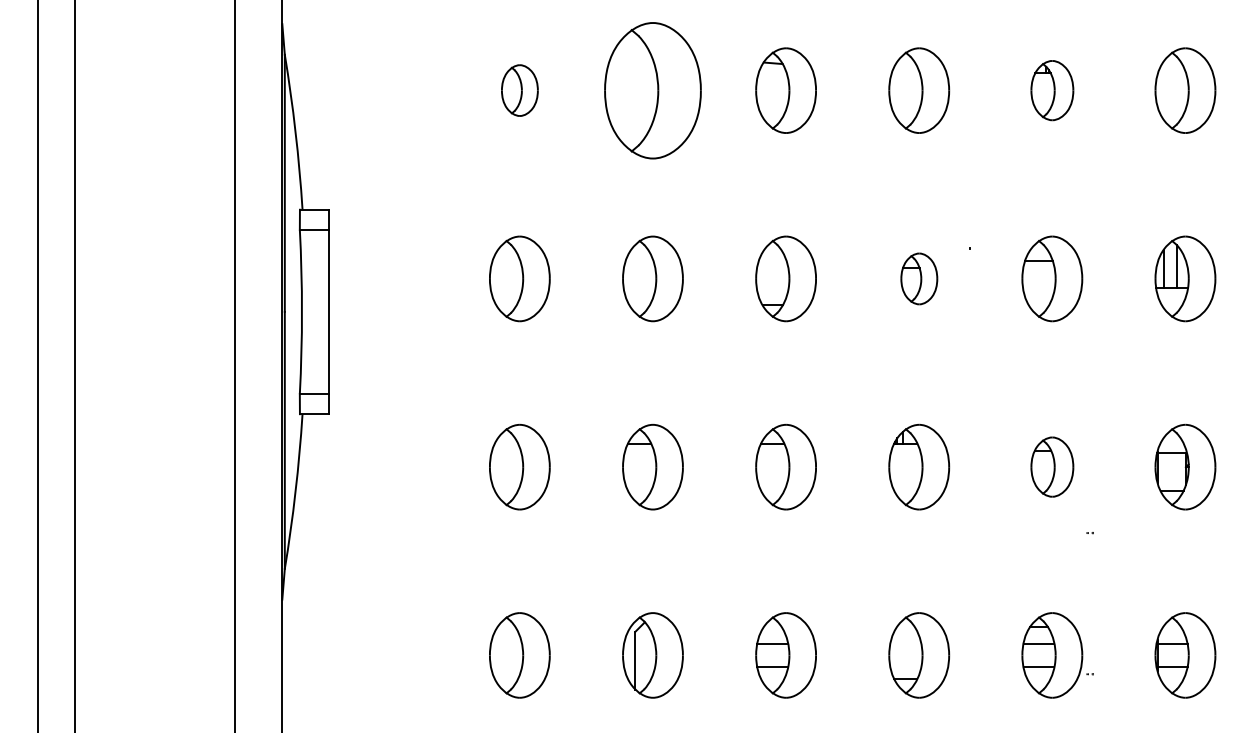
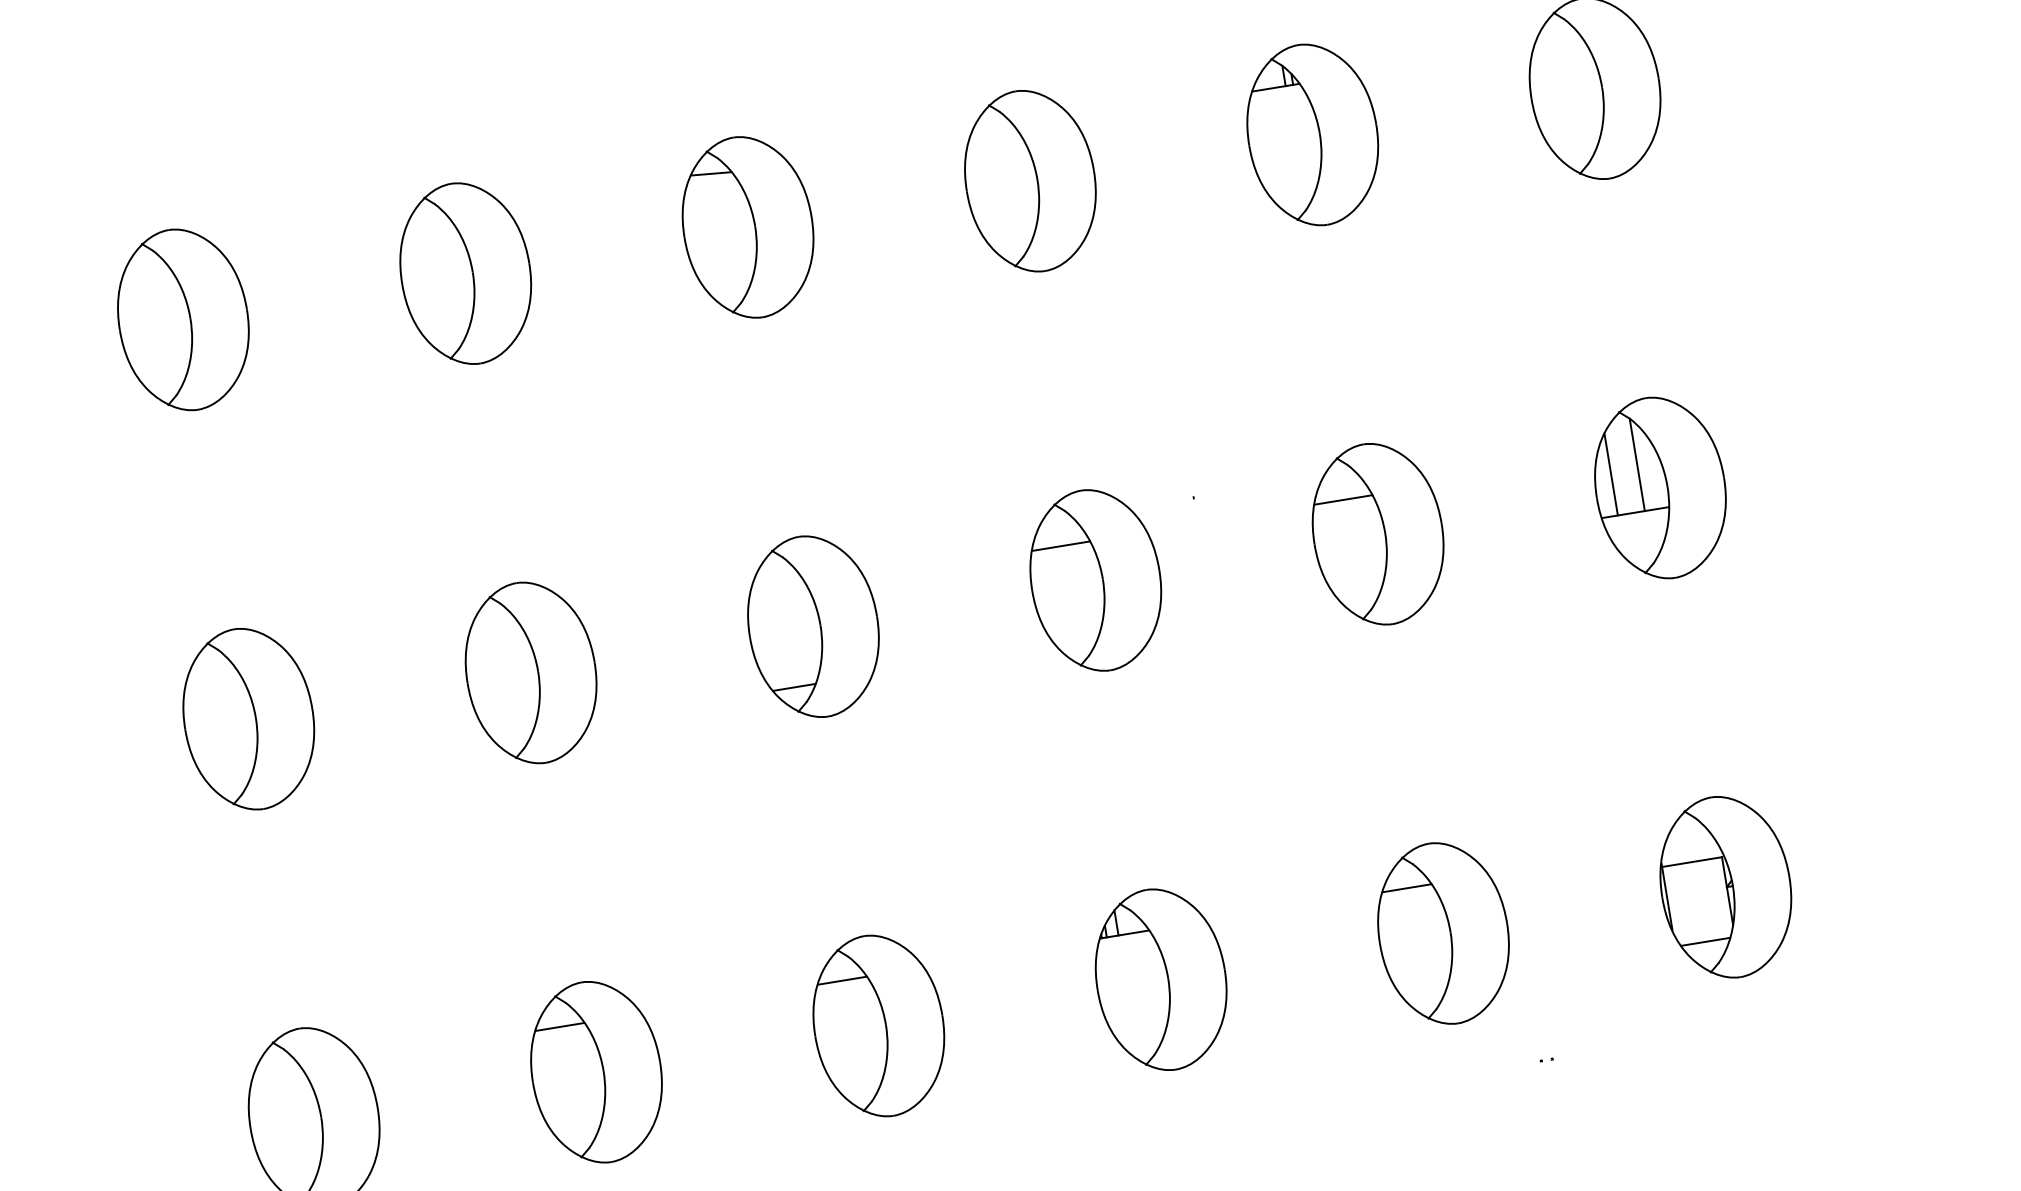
part: (519, 90) -> (182, 319), size x1.67
part: (652, 90) -> (464, 273), size x0.62
part: (1052, 90) -> (1313, 134), size x1.43
part: (919, 278) -> (1096, 579), size x1.67
part: (1052, 466) -> (1443, 932), size x1.43

